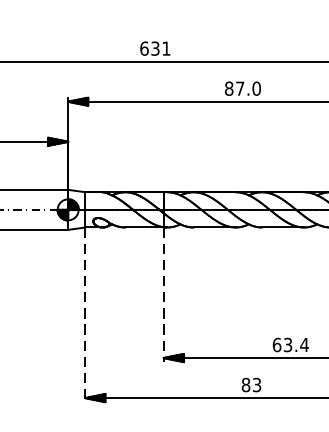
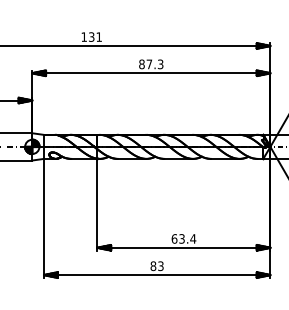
text: (144, 47) -> (84, 36), 631 -> 131
text: (256, 88) -> (160, 64), 87.0 -> 87.3
line: (163, 294) -> (97, 204), dashed -> solid
line: (86, 315) -> (44, 218), dashed -> solid

